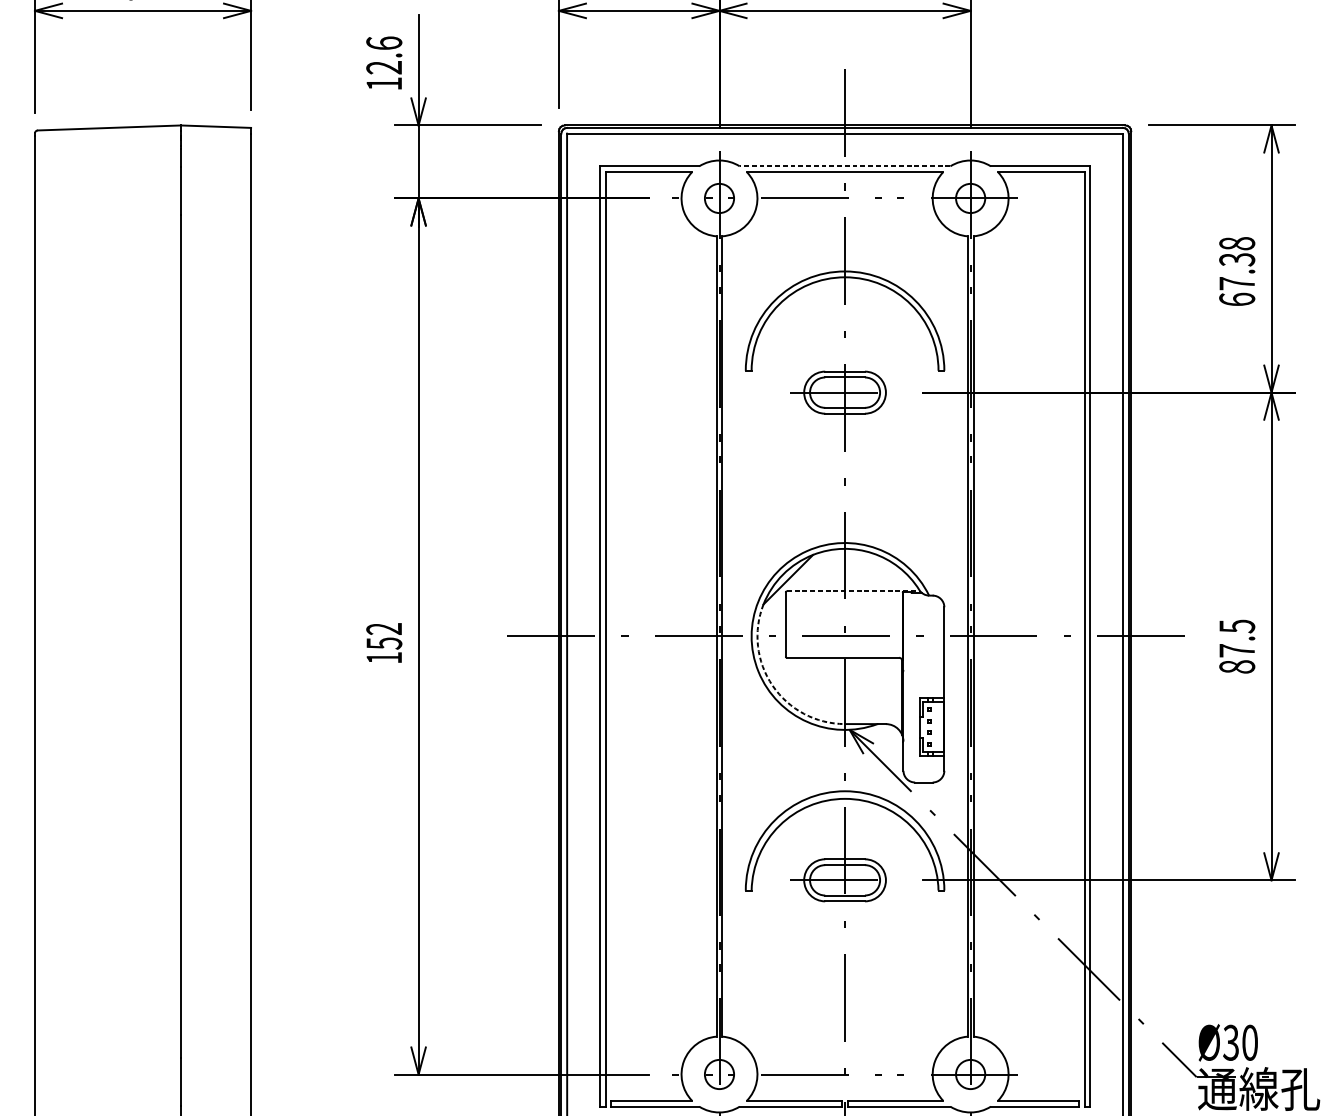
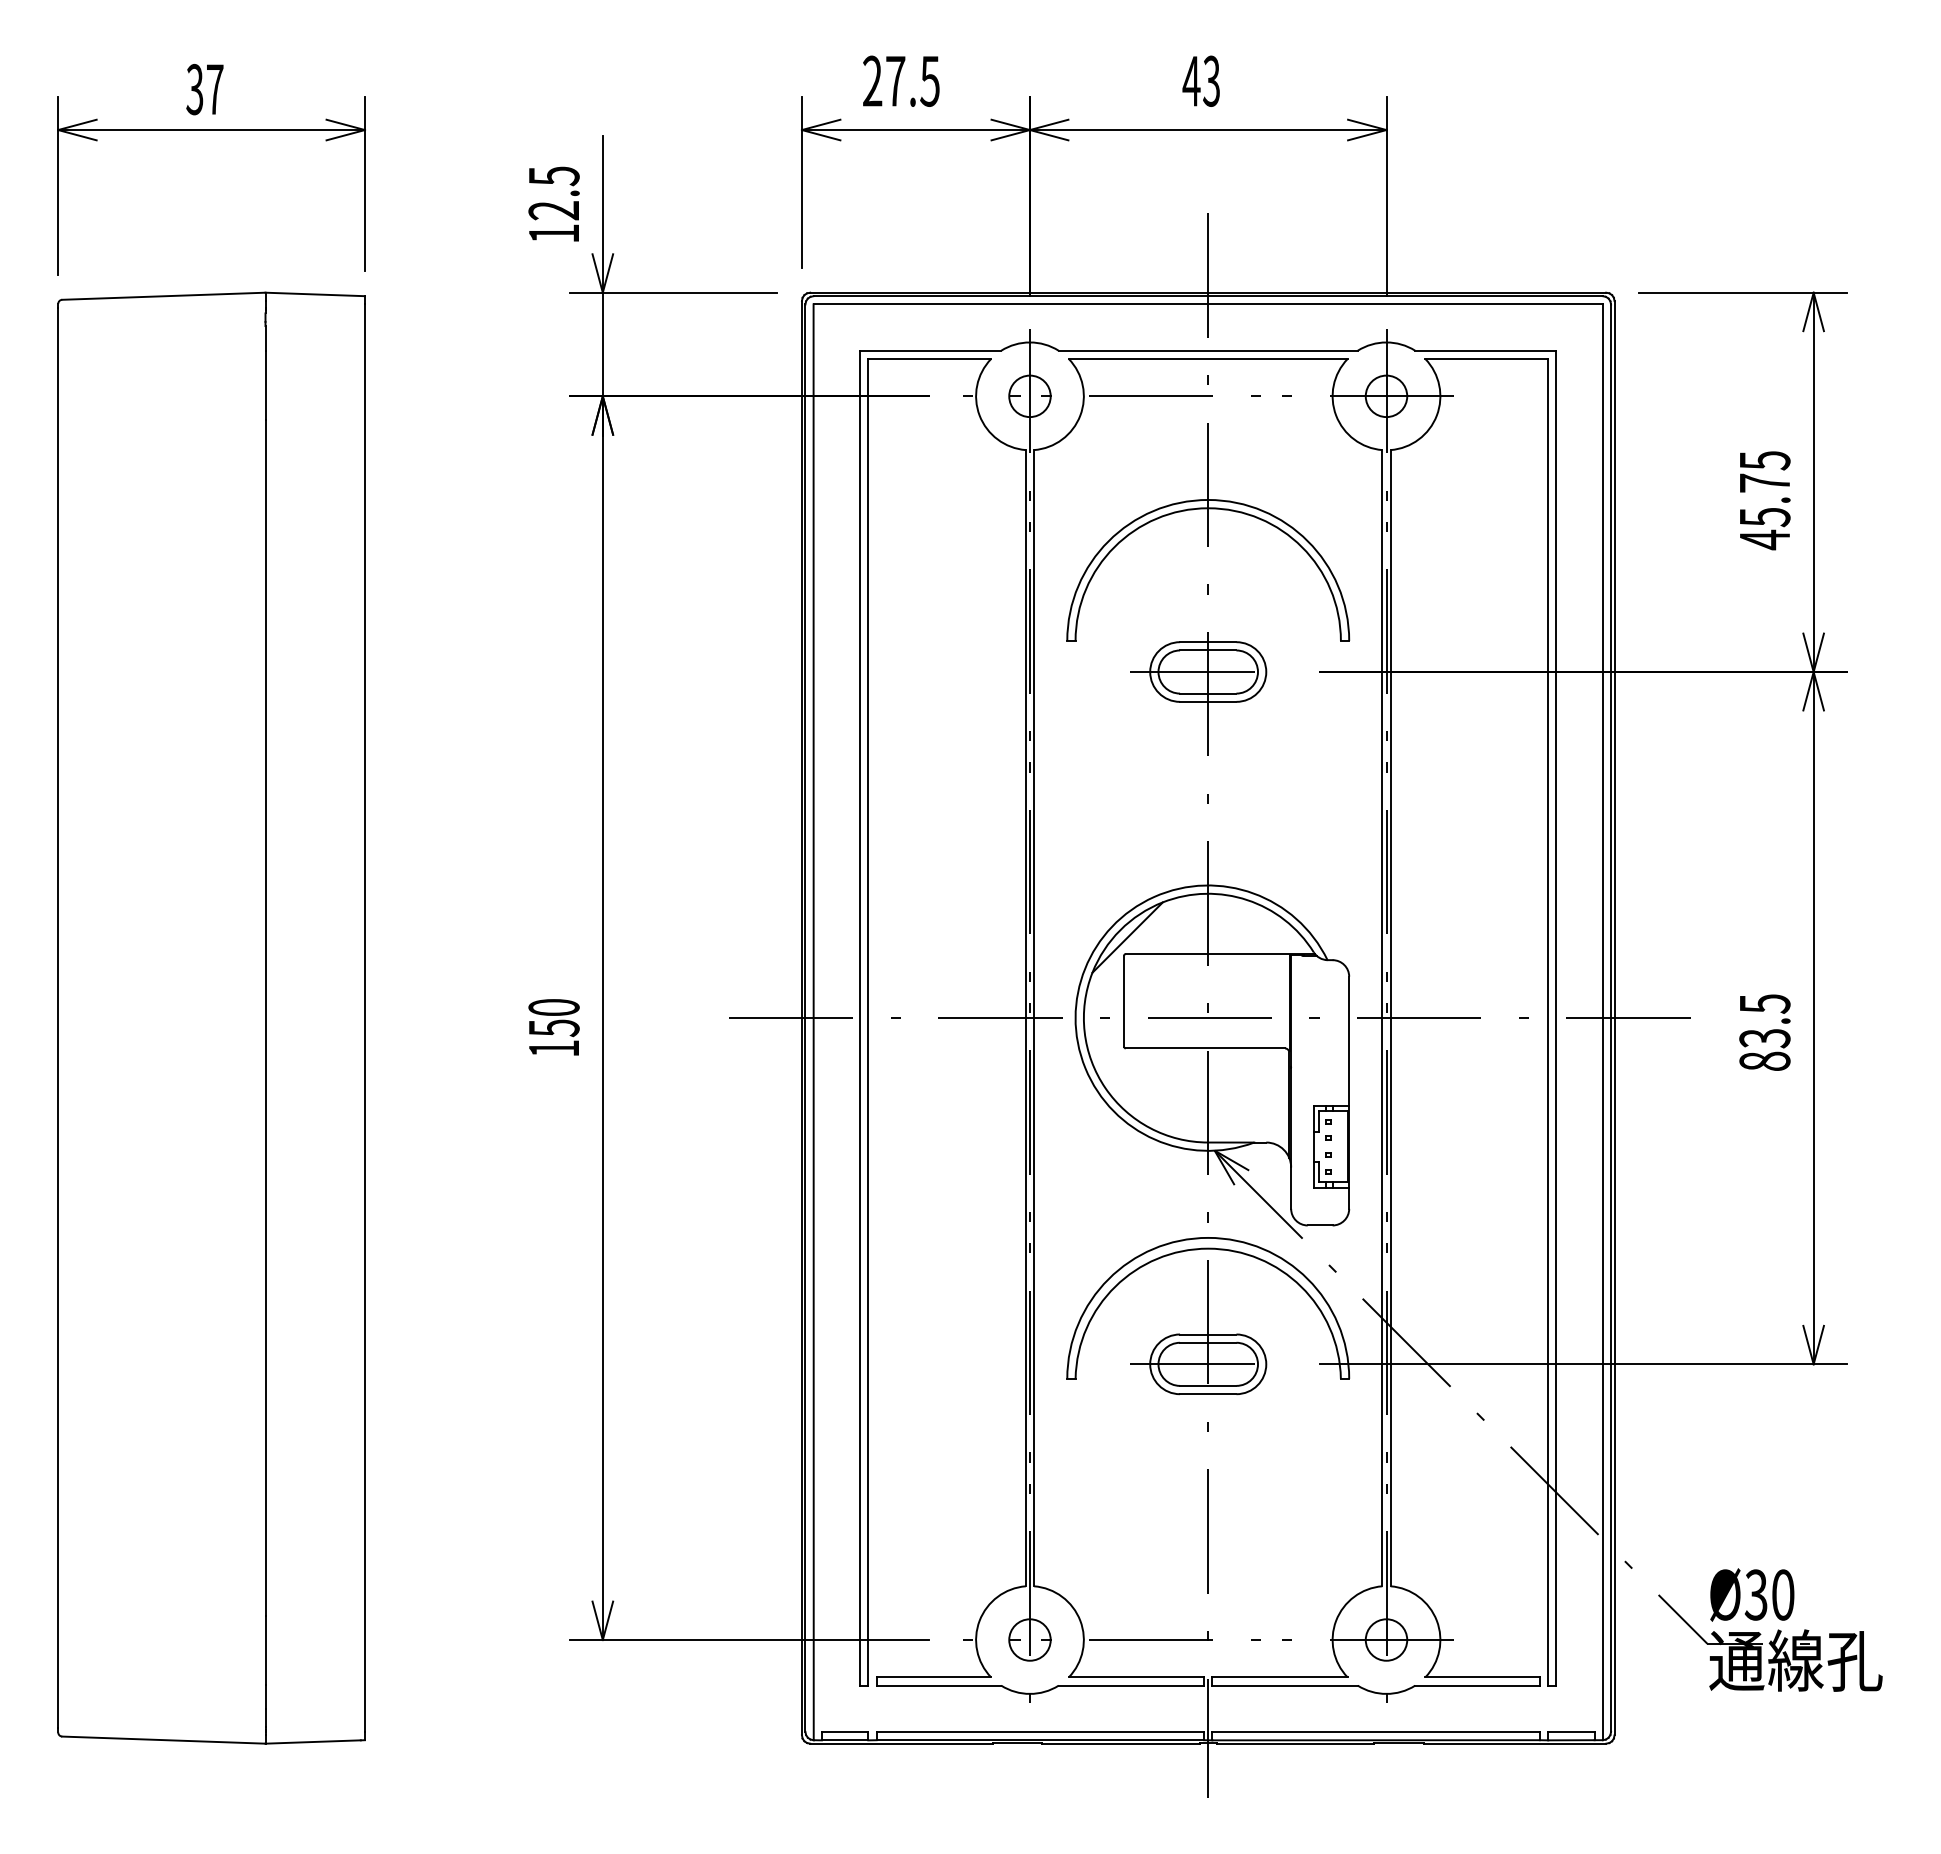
text: (383, 43) -> (553, 176), 12.6 -> 12.5
line: (845, 166) -> (1208, 350), dashed -> solid
text: (1236, 271) -> (1764, 500), 67.38 -> 45.75
line: (853, 591) -> (1220, 954), dashed -> solid
text: (383, 628) -> (553, 1007), 152 -> 150
text: (1236, 650) -> (1764, 1038), 87.5 -> 83.5
arc: (772, 686) -> (1105, 1088), dashed -> solid

